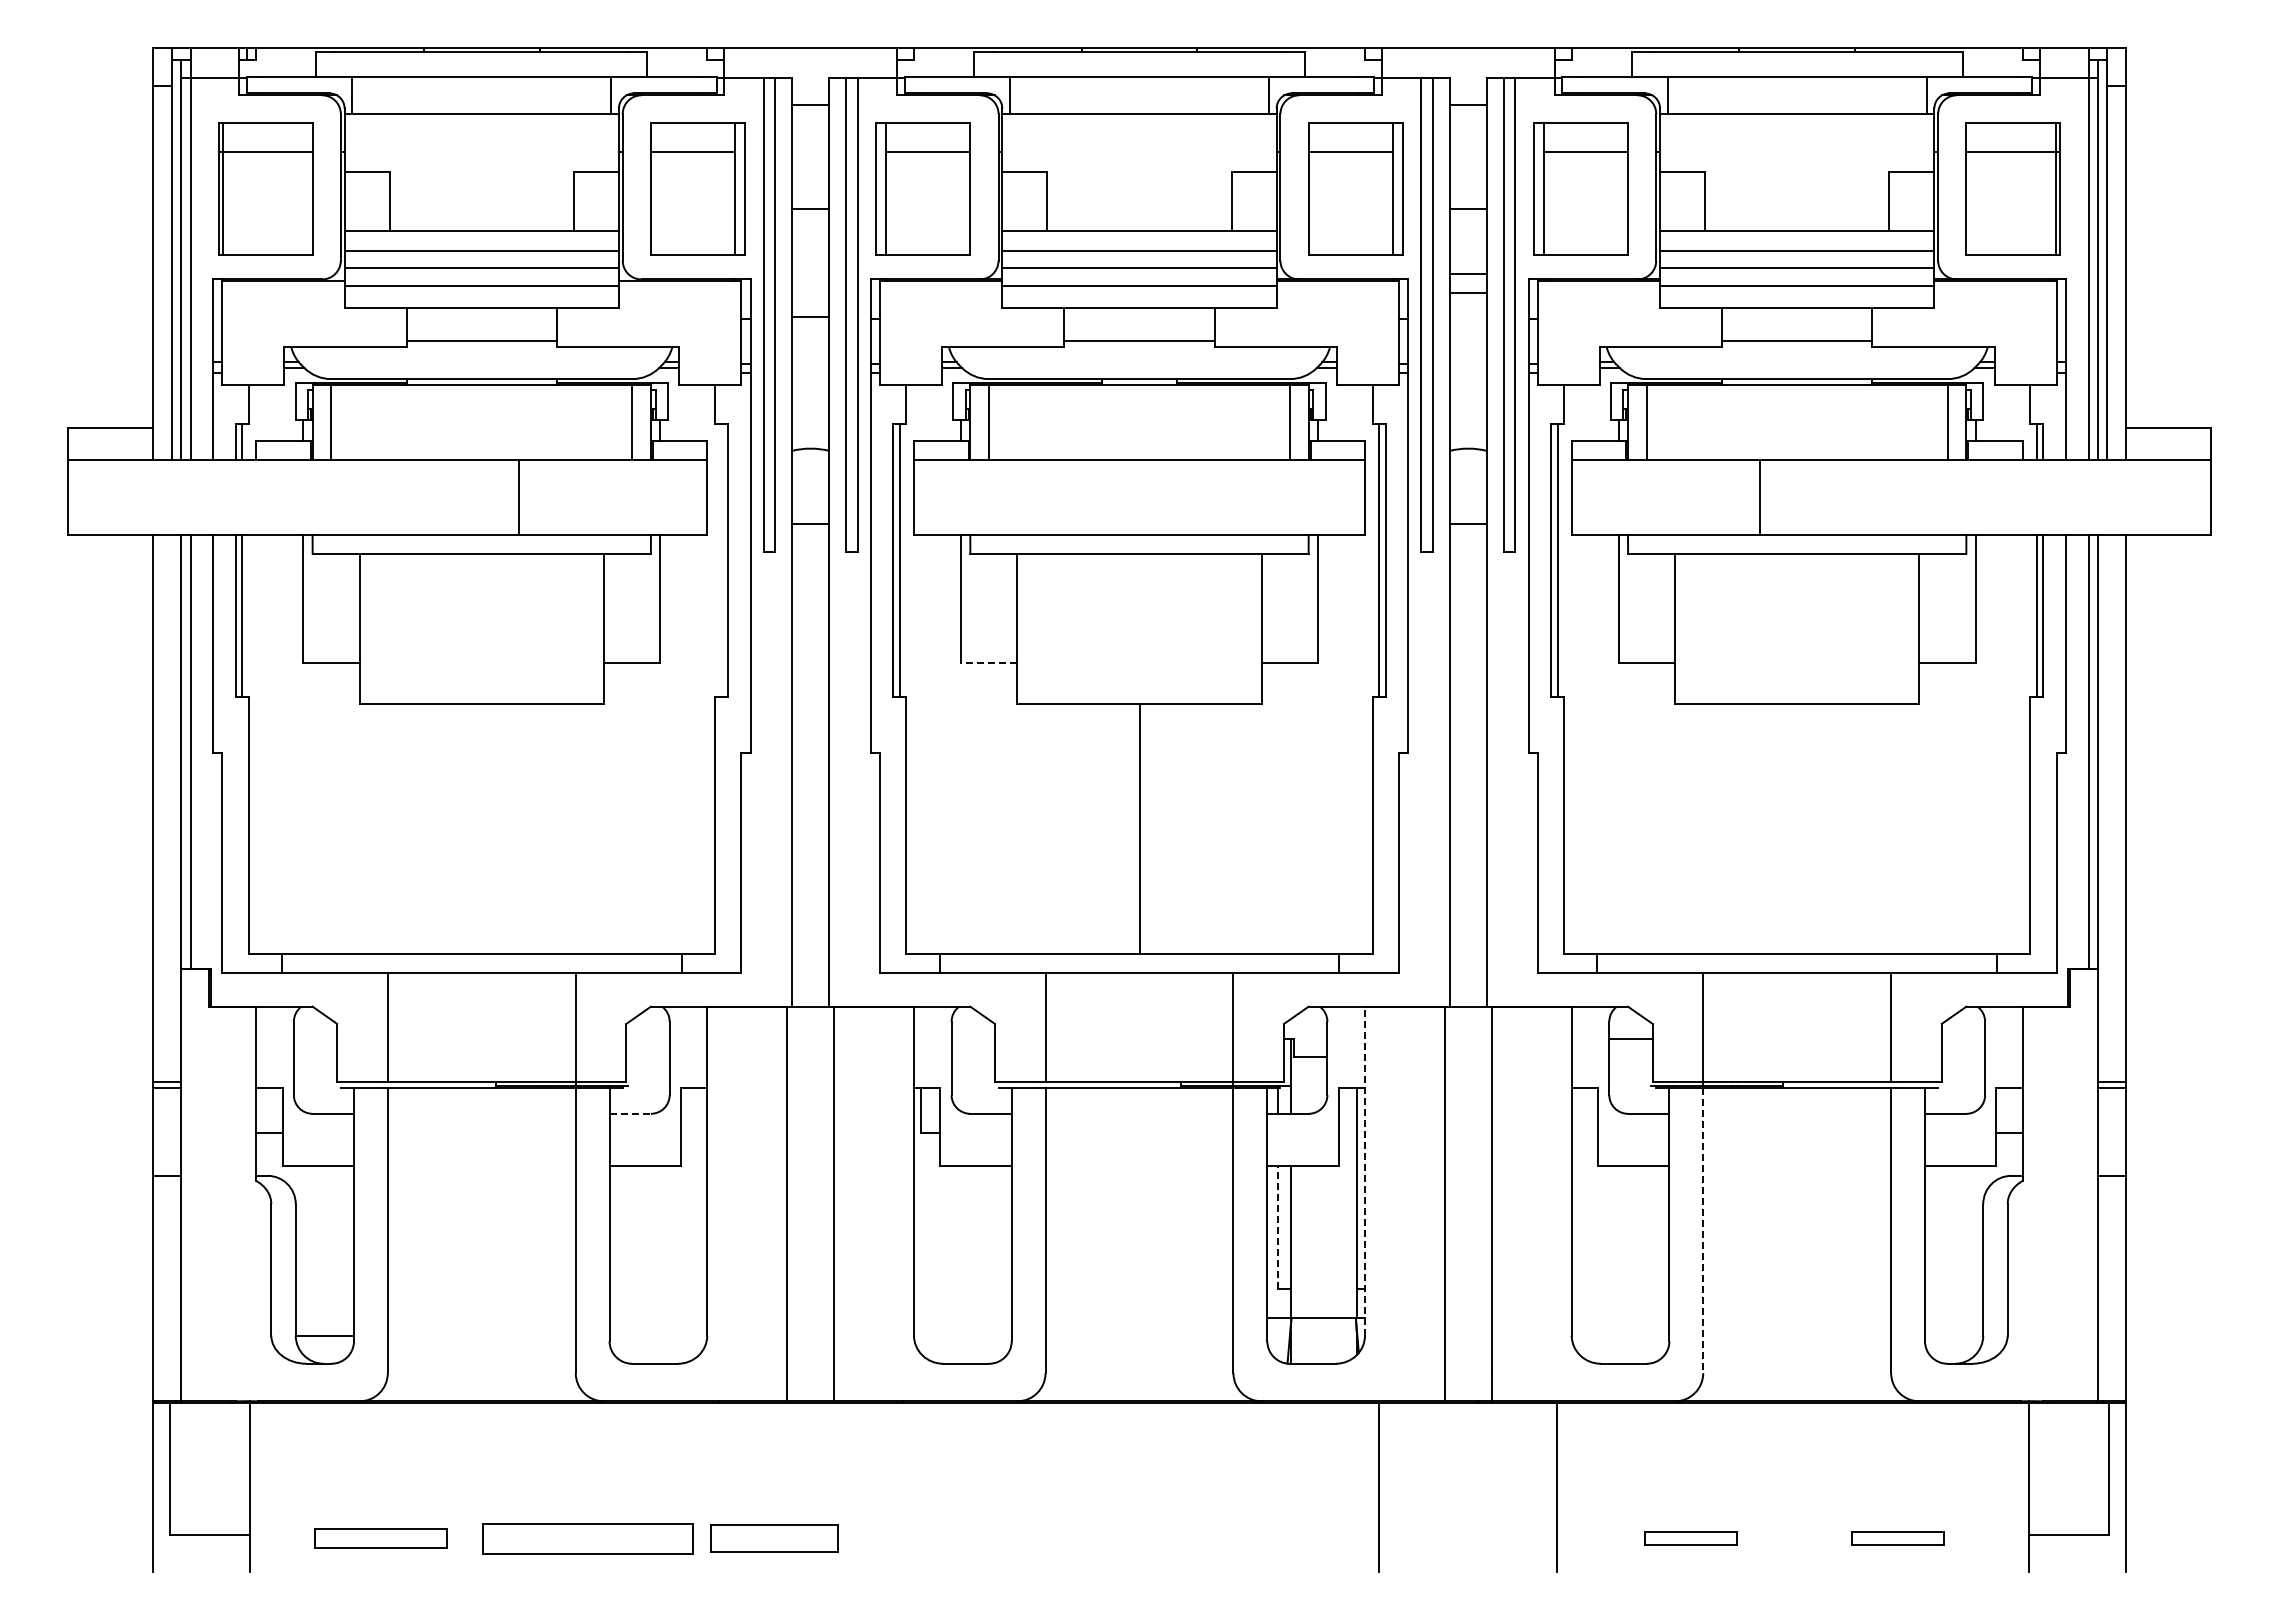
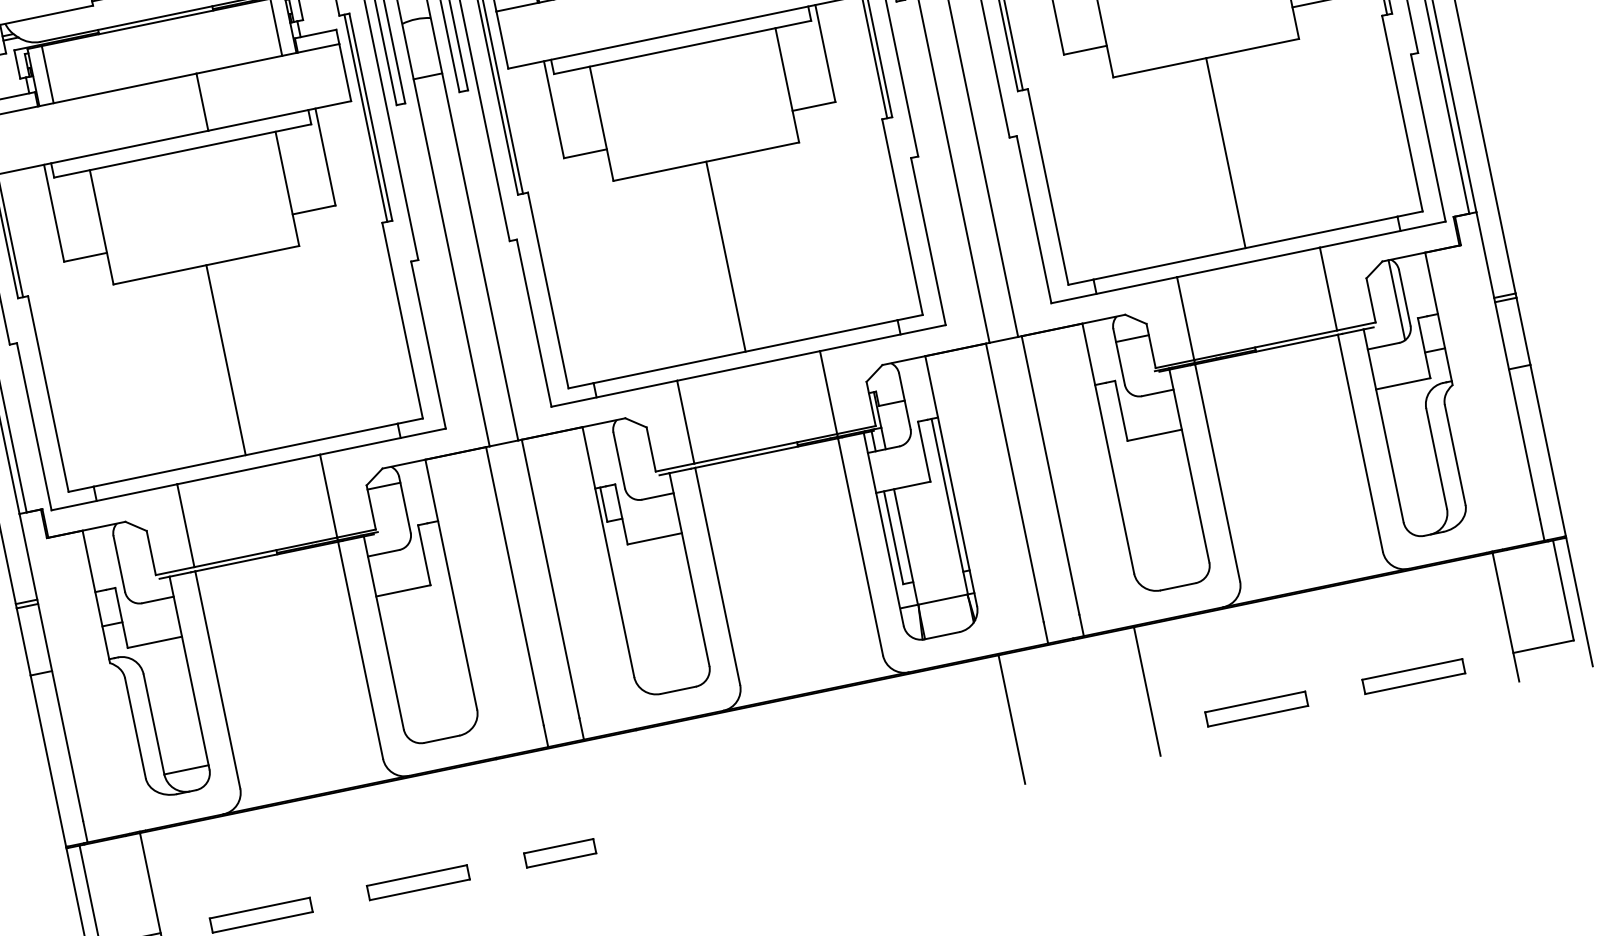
line: (721, 560) -> (365, 118), added
line: (988, 662) -> (584, 153), dashed -> solid
line: (481, 829) -> (225, 360), added
line: (1797, 829) -> (1226, 153), added
line: (647, 1029) -> (383, 486), added
line: (1974, 1058) -> (1396, 299), added
line: (630, 1113) -> (383, 552), dashed -> solid
line: (1365, 1170) -> (951, 480), dashed -> solid
line: (1277, 1227) -> (893, 537), dashed -> solid
line: (1703, 1230) -> (1217, 472), dashed -> solid
part: (587, 1538) -> (418, 882), size x0.62
part: (774, 1538) -> (560, 853), size x0.71
part: (1690, 1538) -> (1256, 709), size x1.43
part: (1897, 1538) -> (1413, 676), size x1.43

